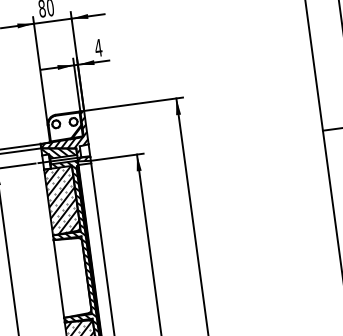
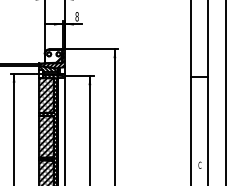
text: (97, 47) -> (76, 16), 4 -> 8
hatch: (71, 276) -> (46, 136), added

